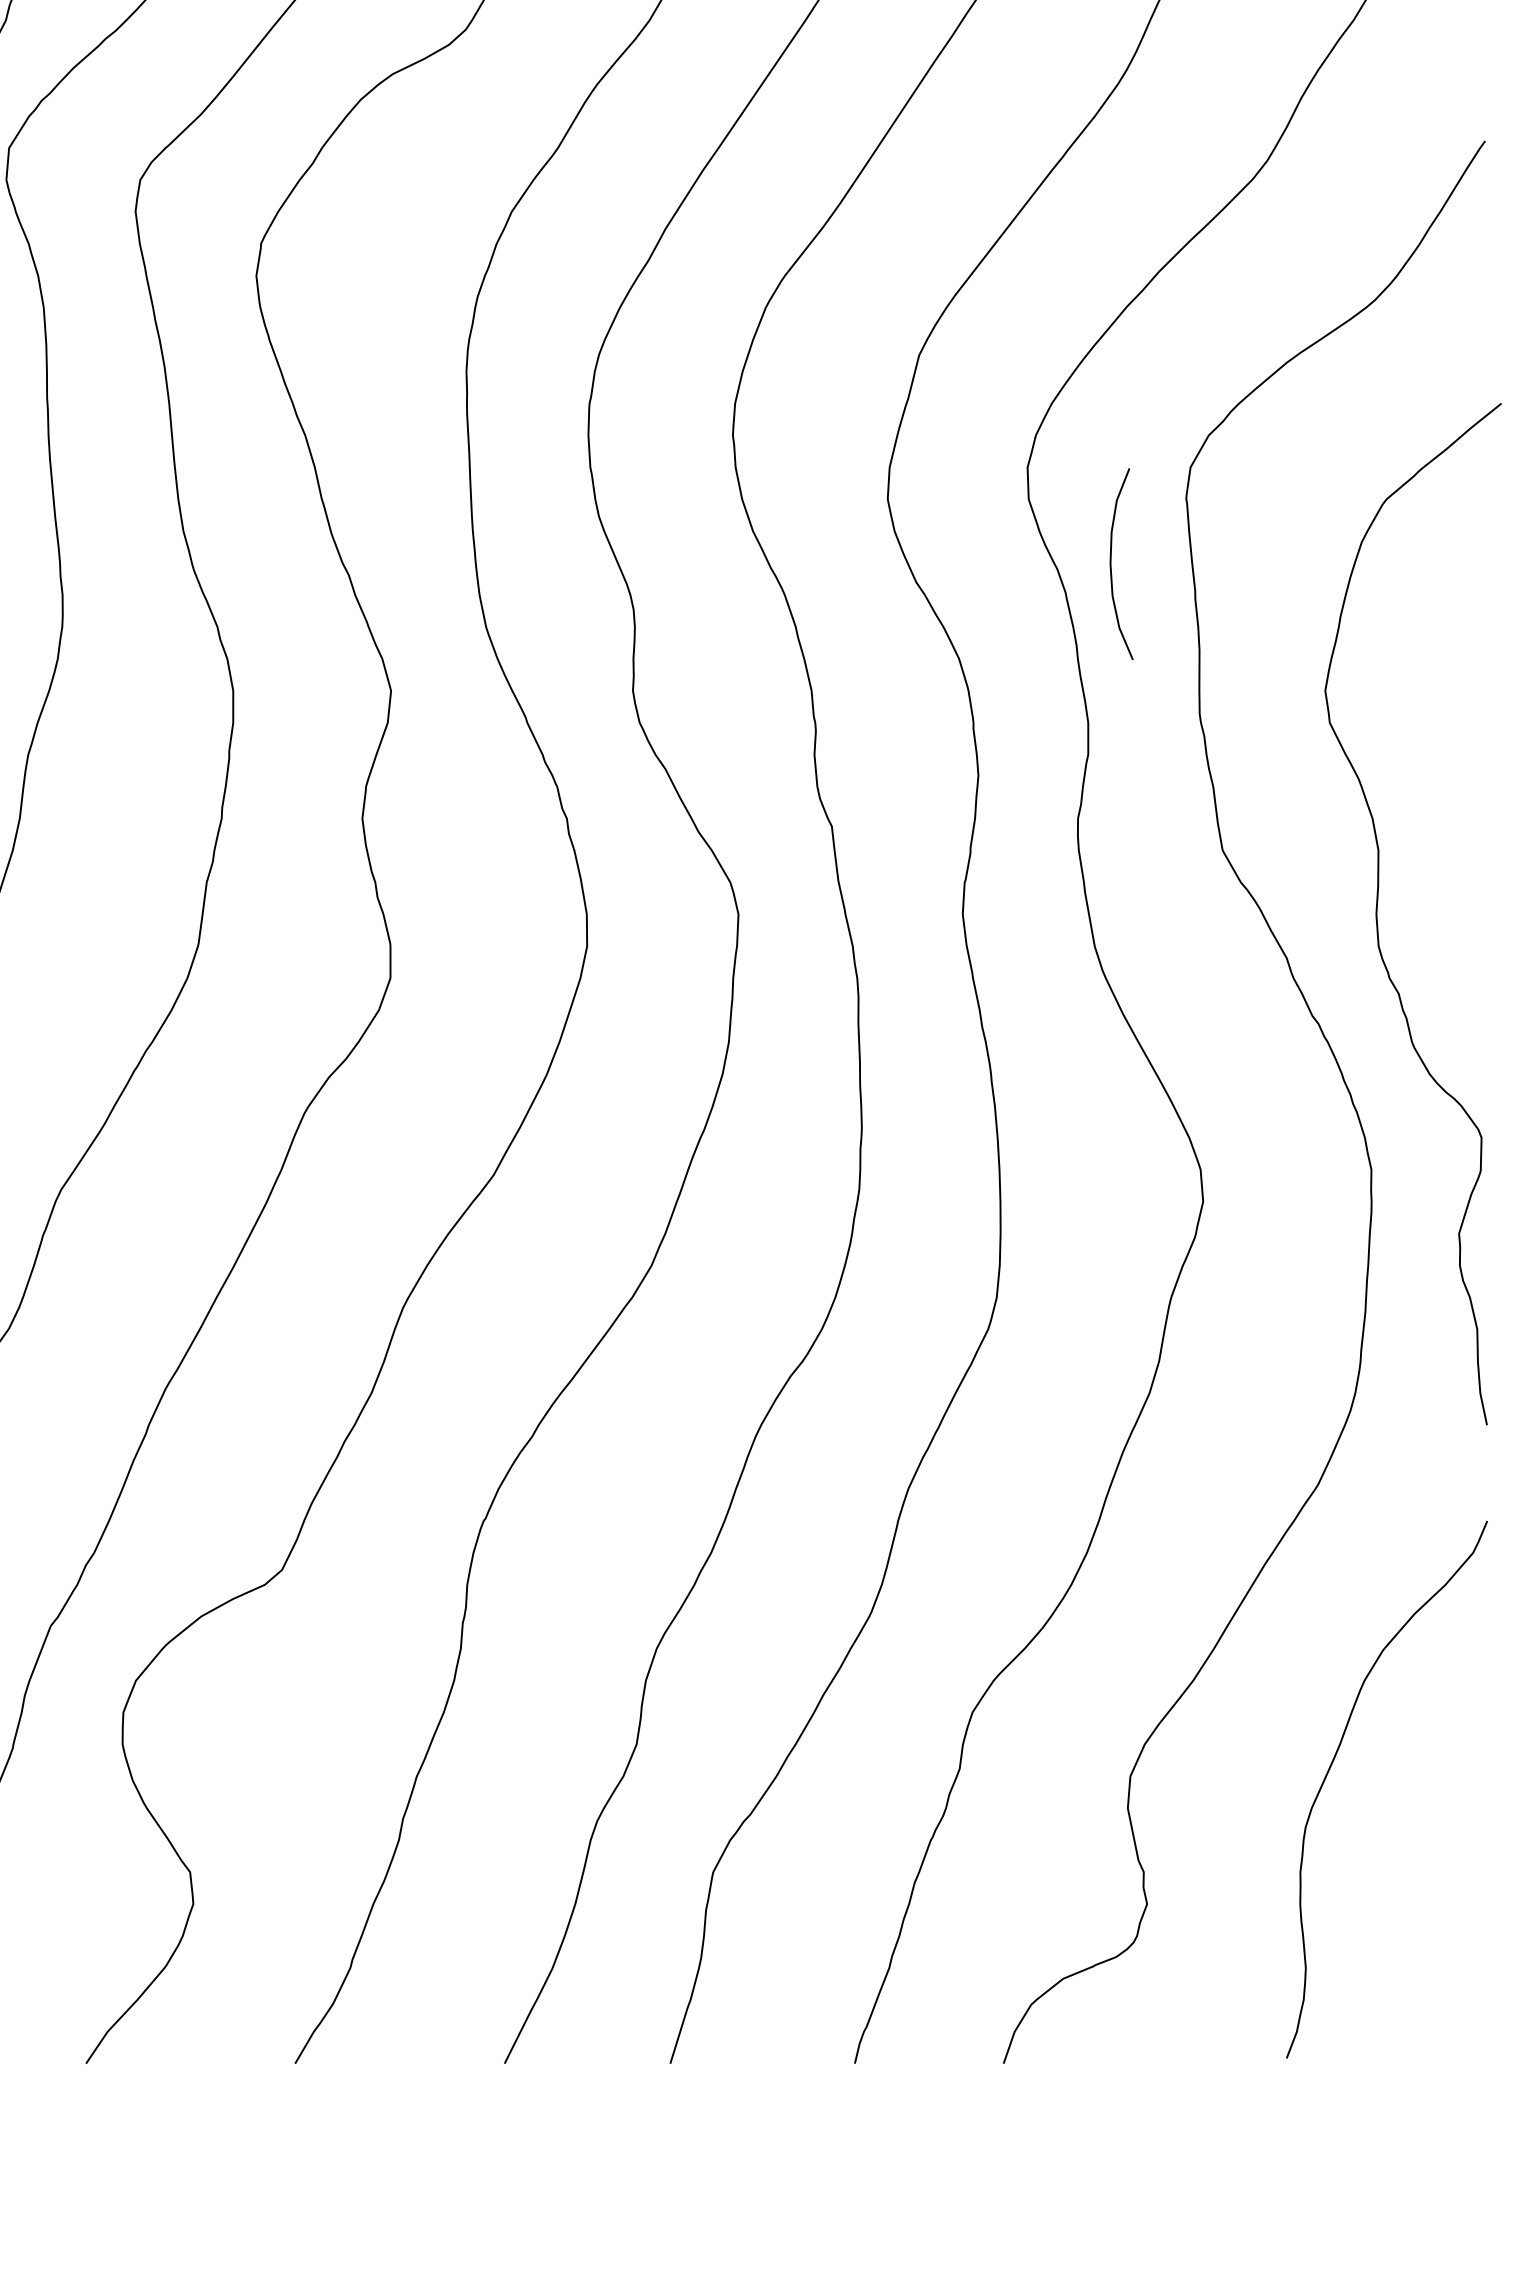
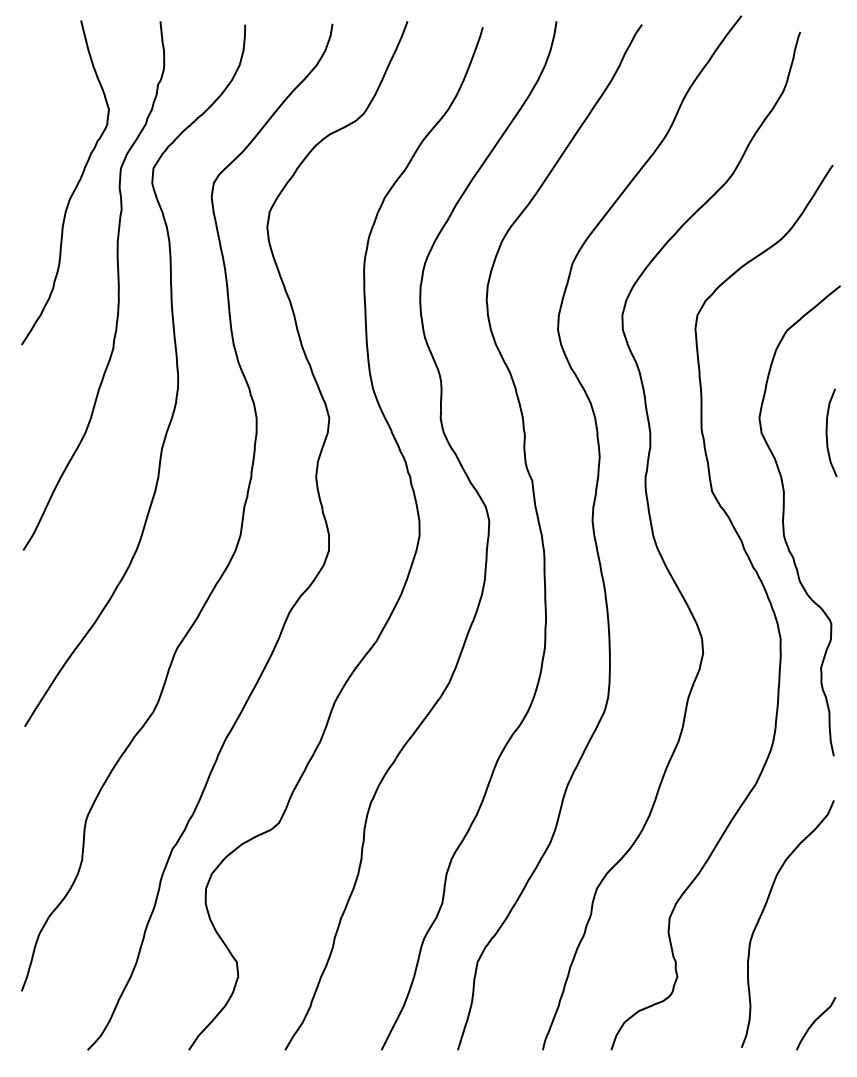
curve: (1112, 563) -> (827, 432), moved
curve: (1444, 2005) -> (814, 1023), added

